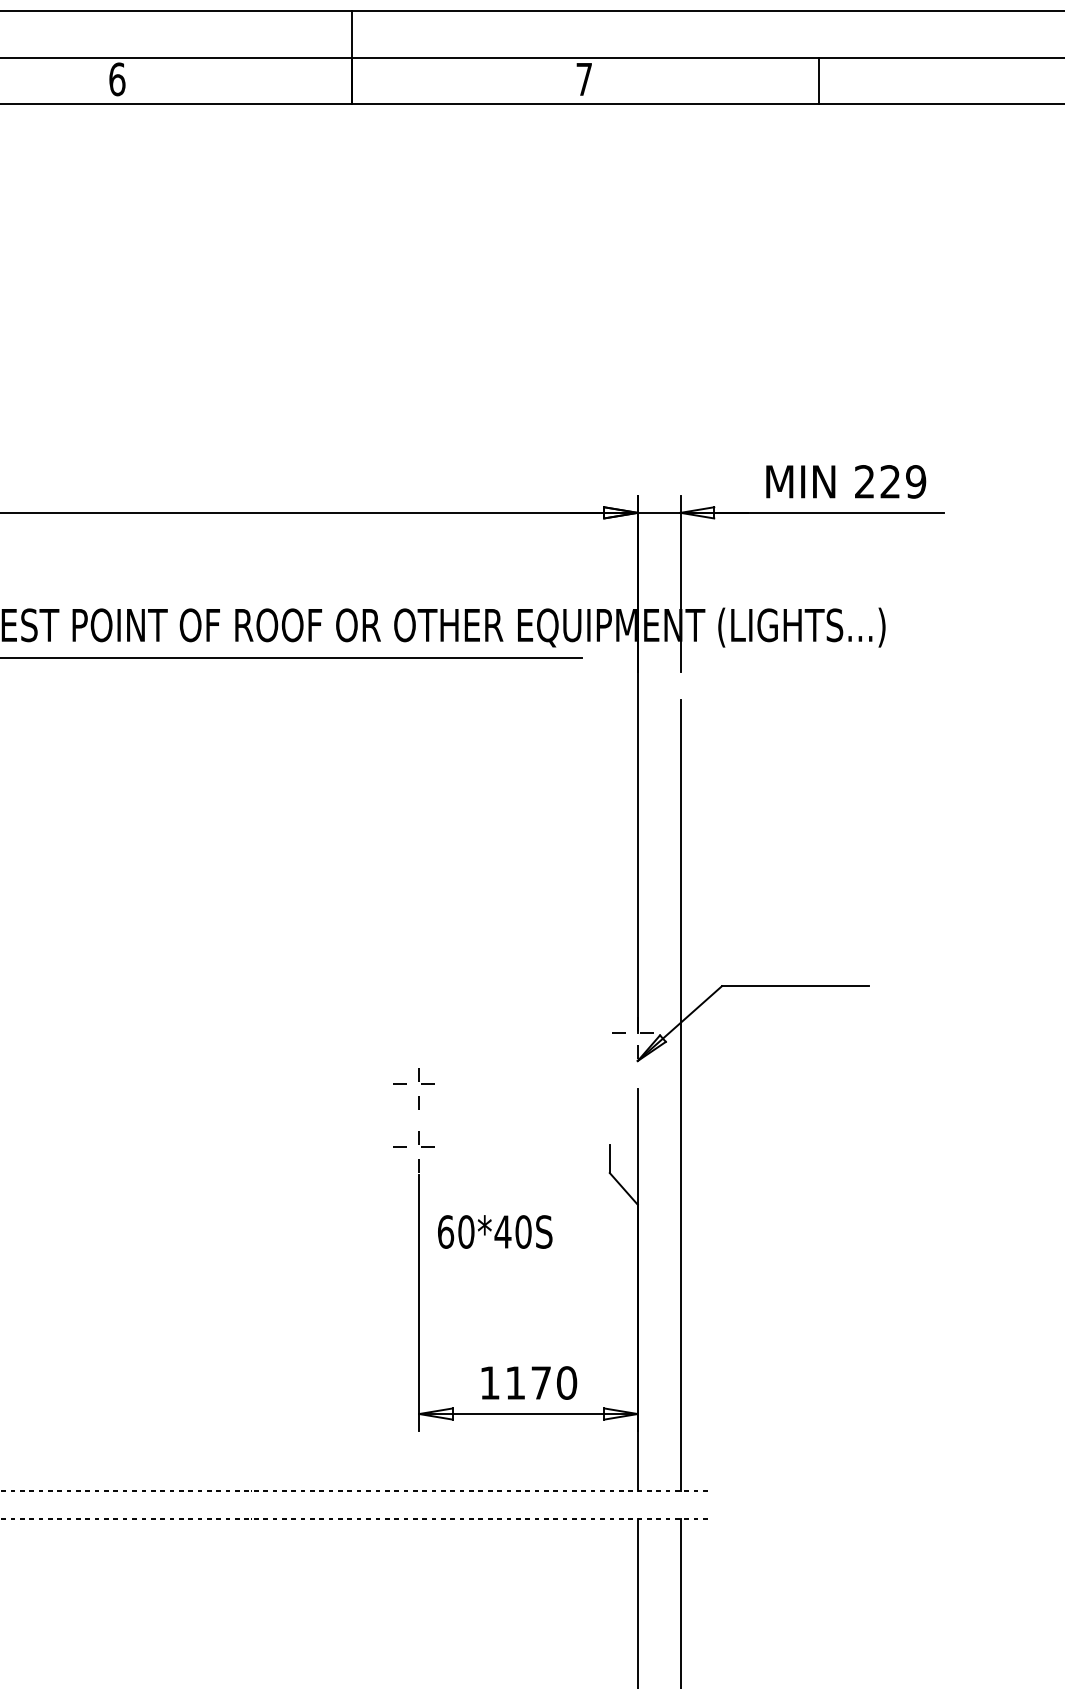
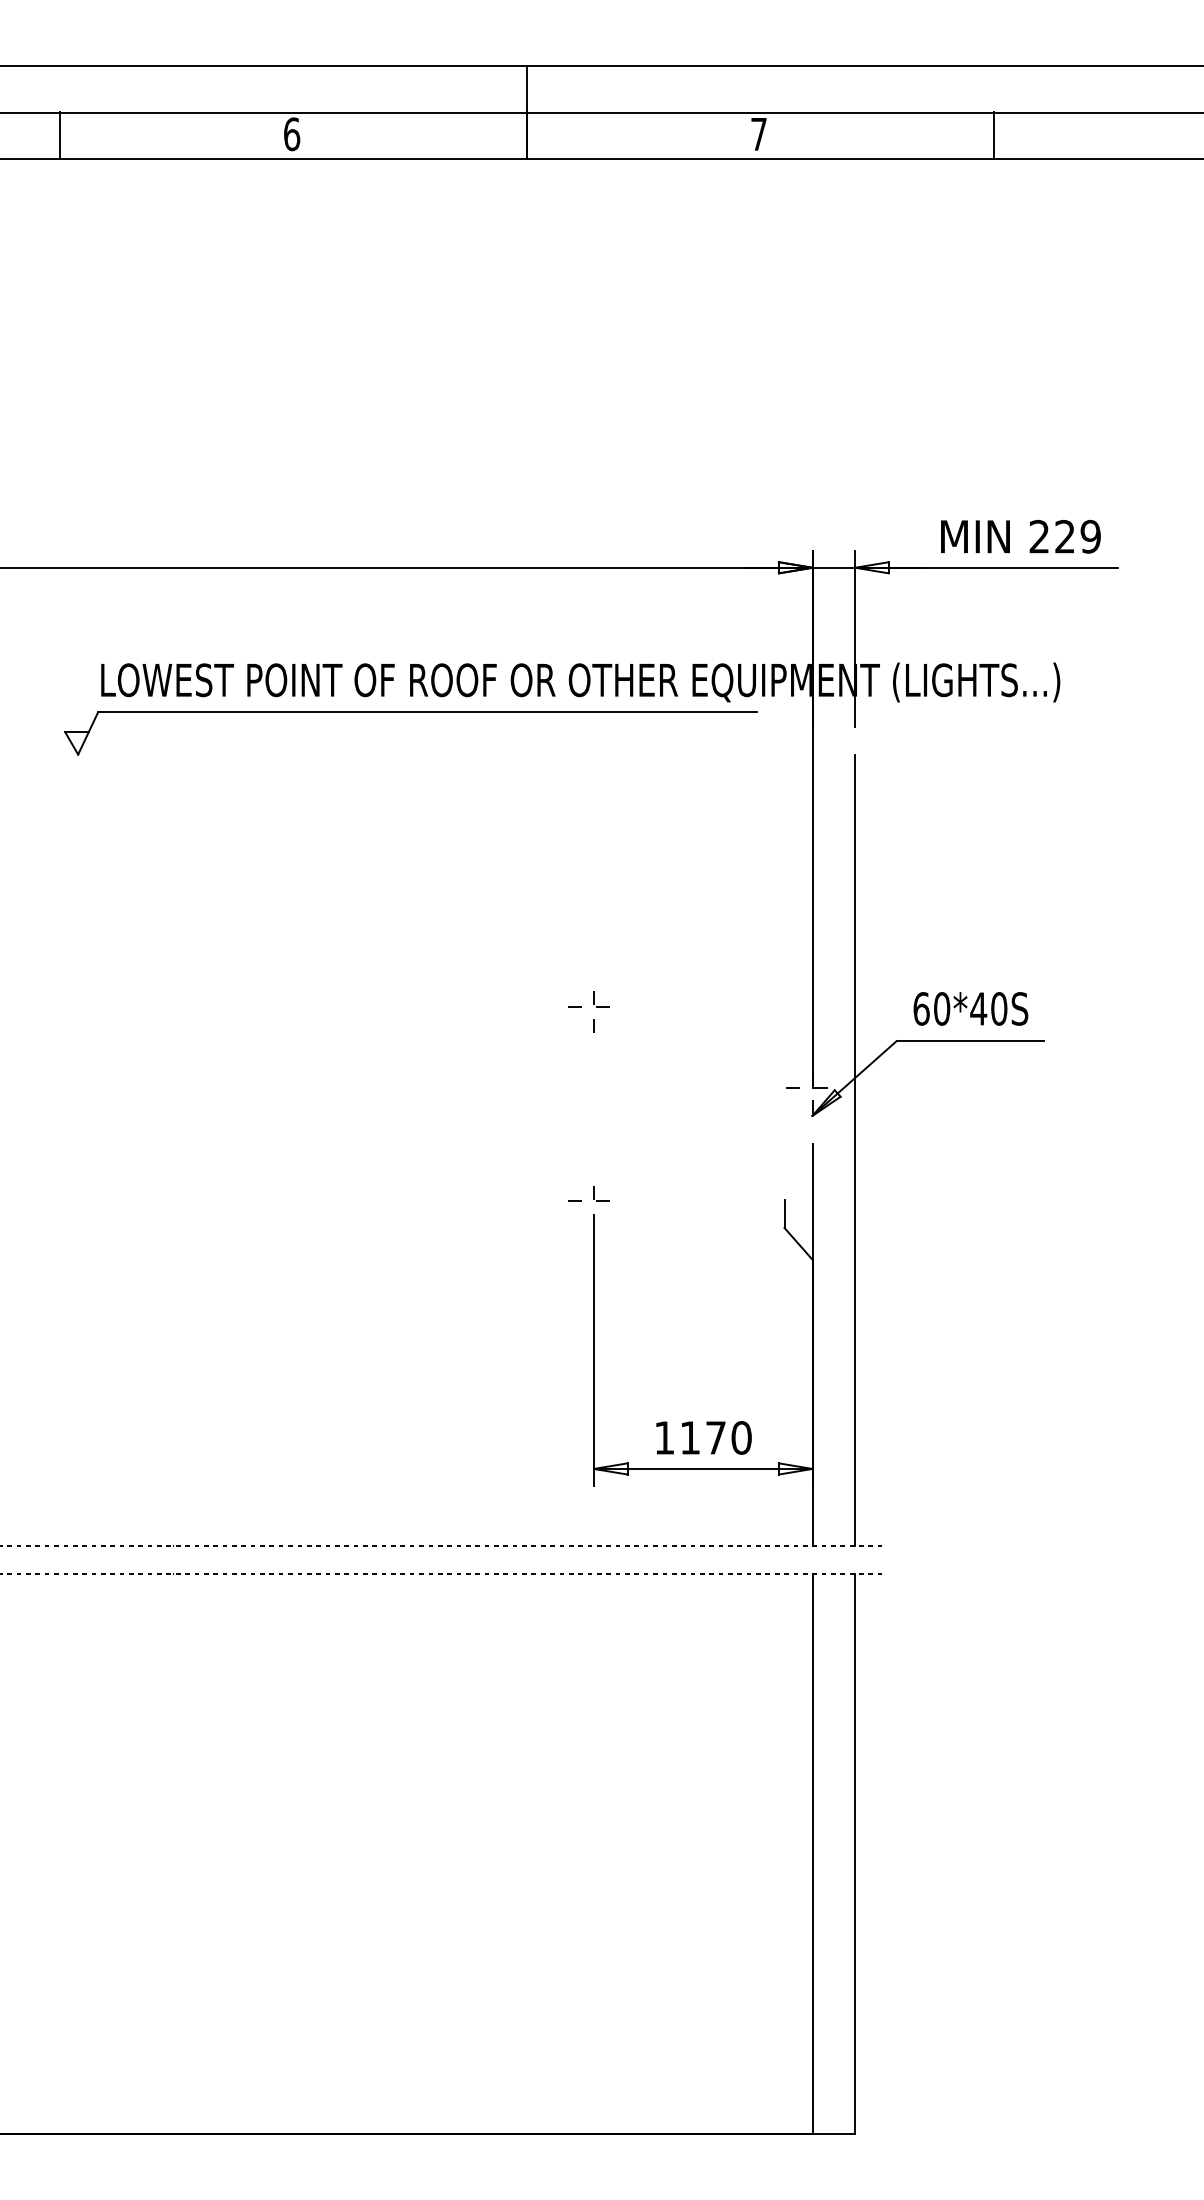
part: (406, 1084) -> (581, 1007), moved
text: (494, 1231) -> (970, 1008), moved

